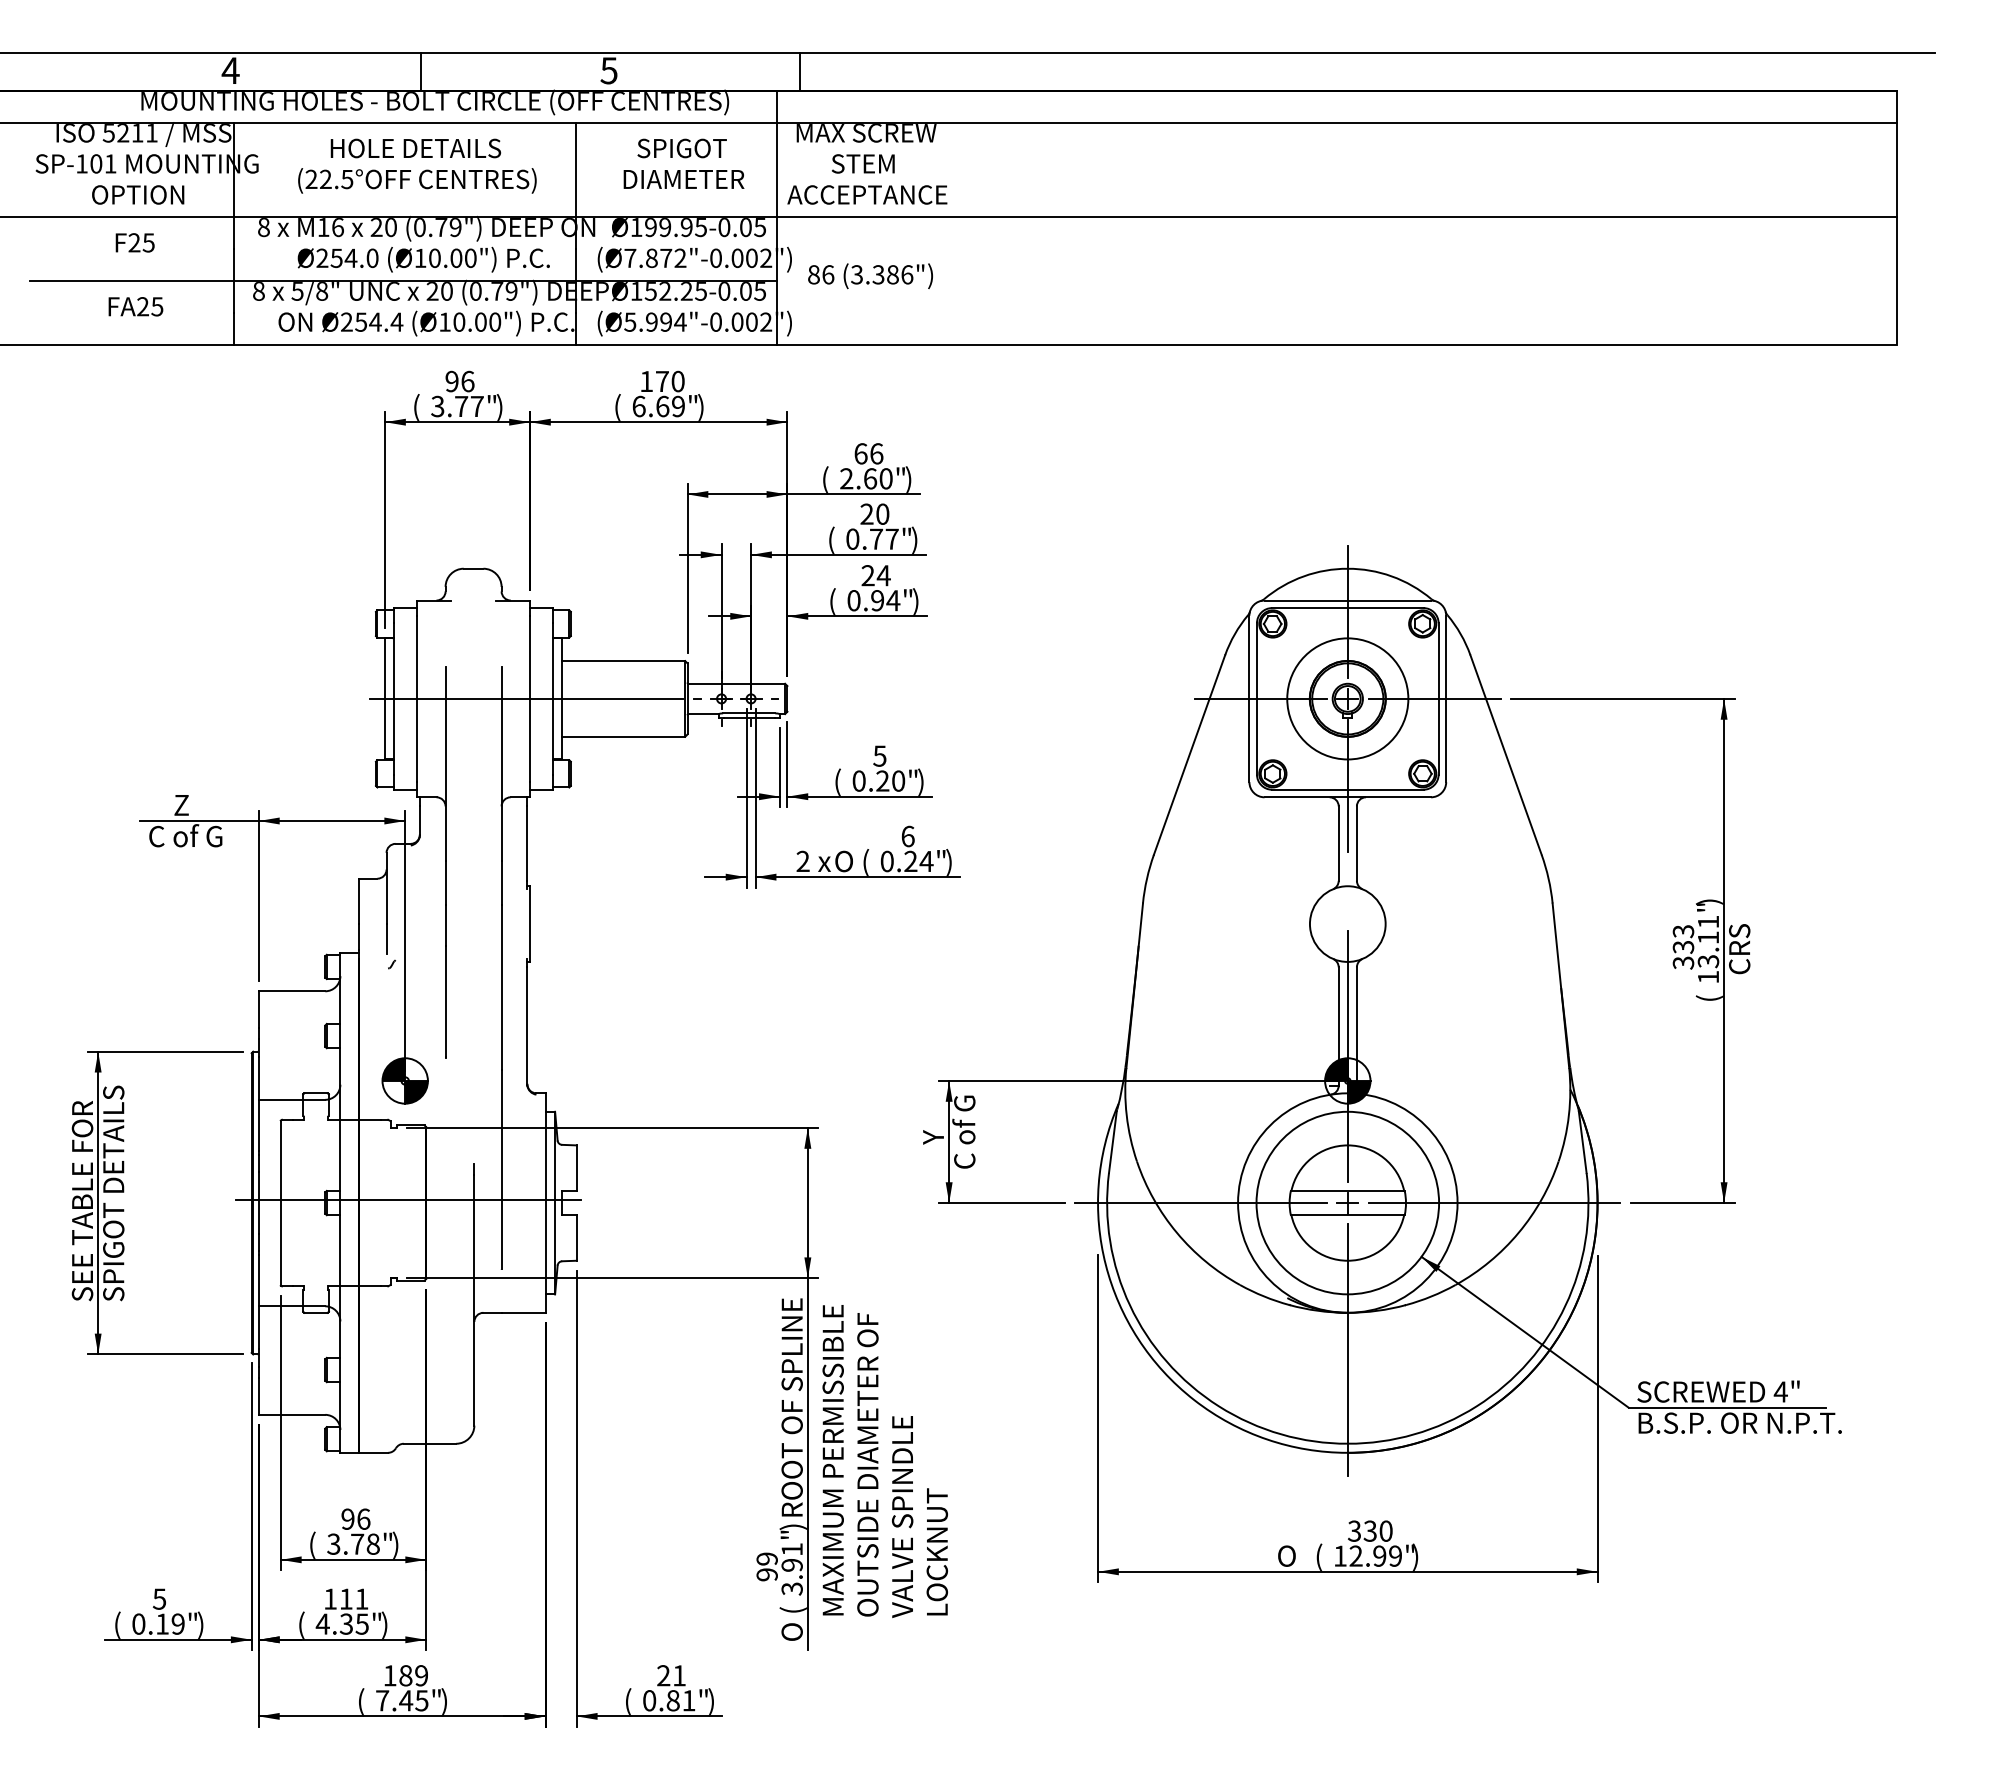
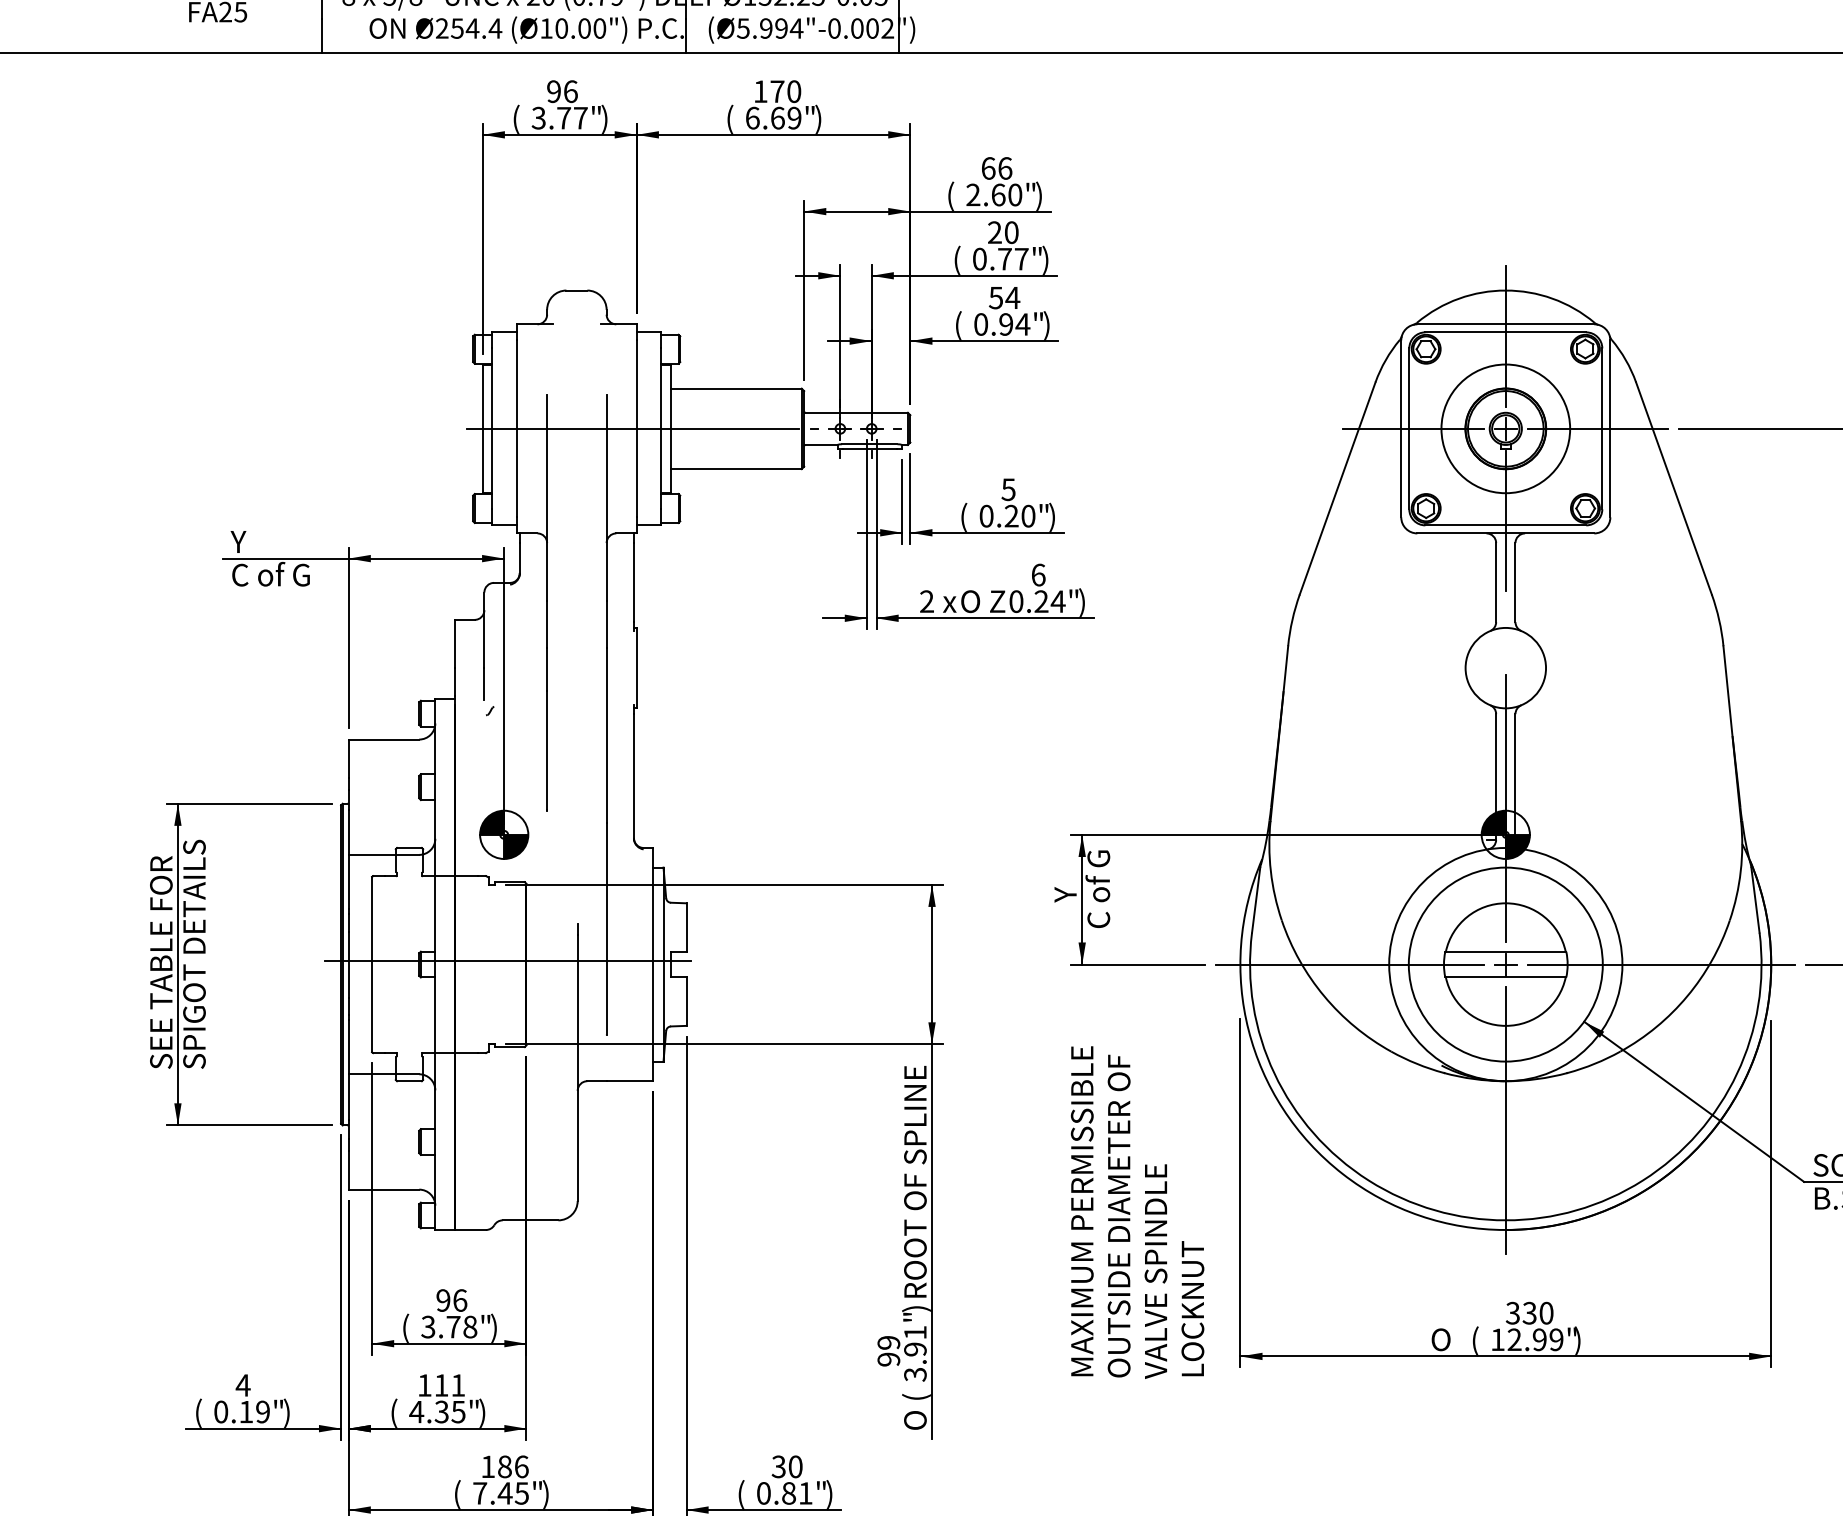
text: (867, 575) -> (995, 297), 24 -> 54
text: (167, 805) -> (251, 542), Z -> Y
text: (869, 862) -> (997, 602), ( -> Z
text: (884, 1461) -> (1136, 1212), moved
text: (159, 1598) -> (243, 1384), 5 -> 4
text: (421, 1675) -> (521, 1466), 189 -> 186
text: (671, 1675) -> (787, 1466), 21 -> 30

